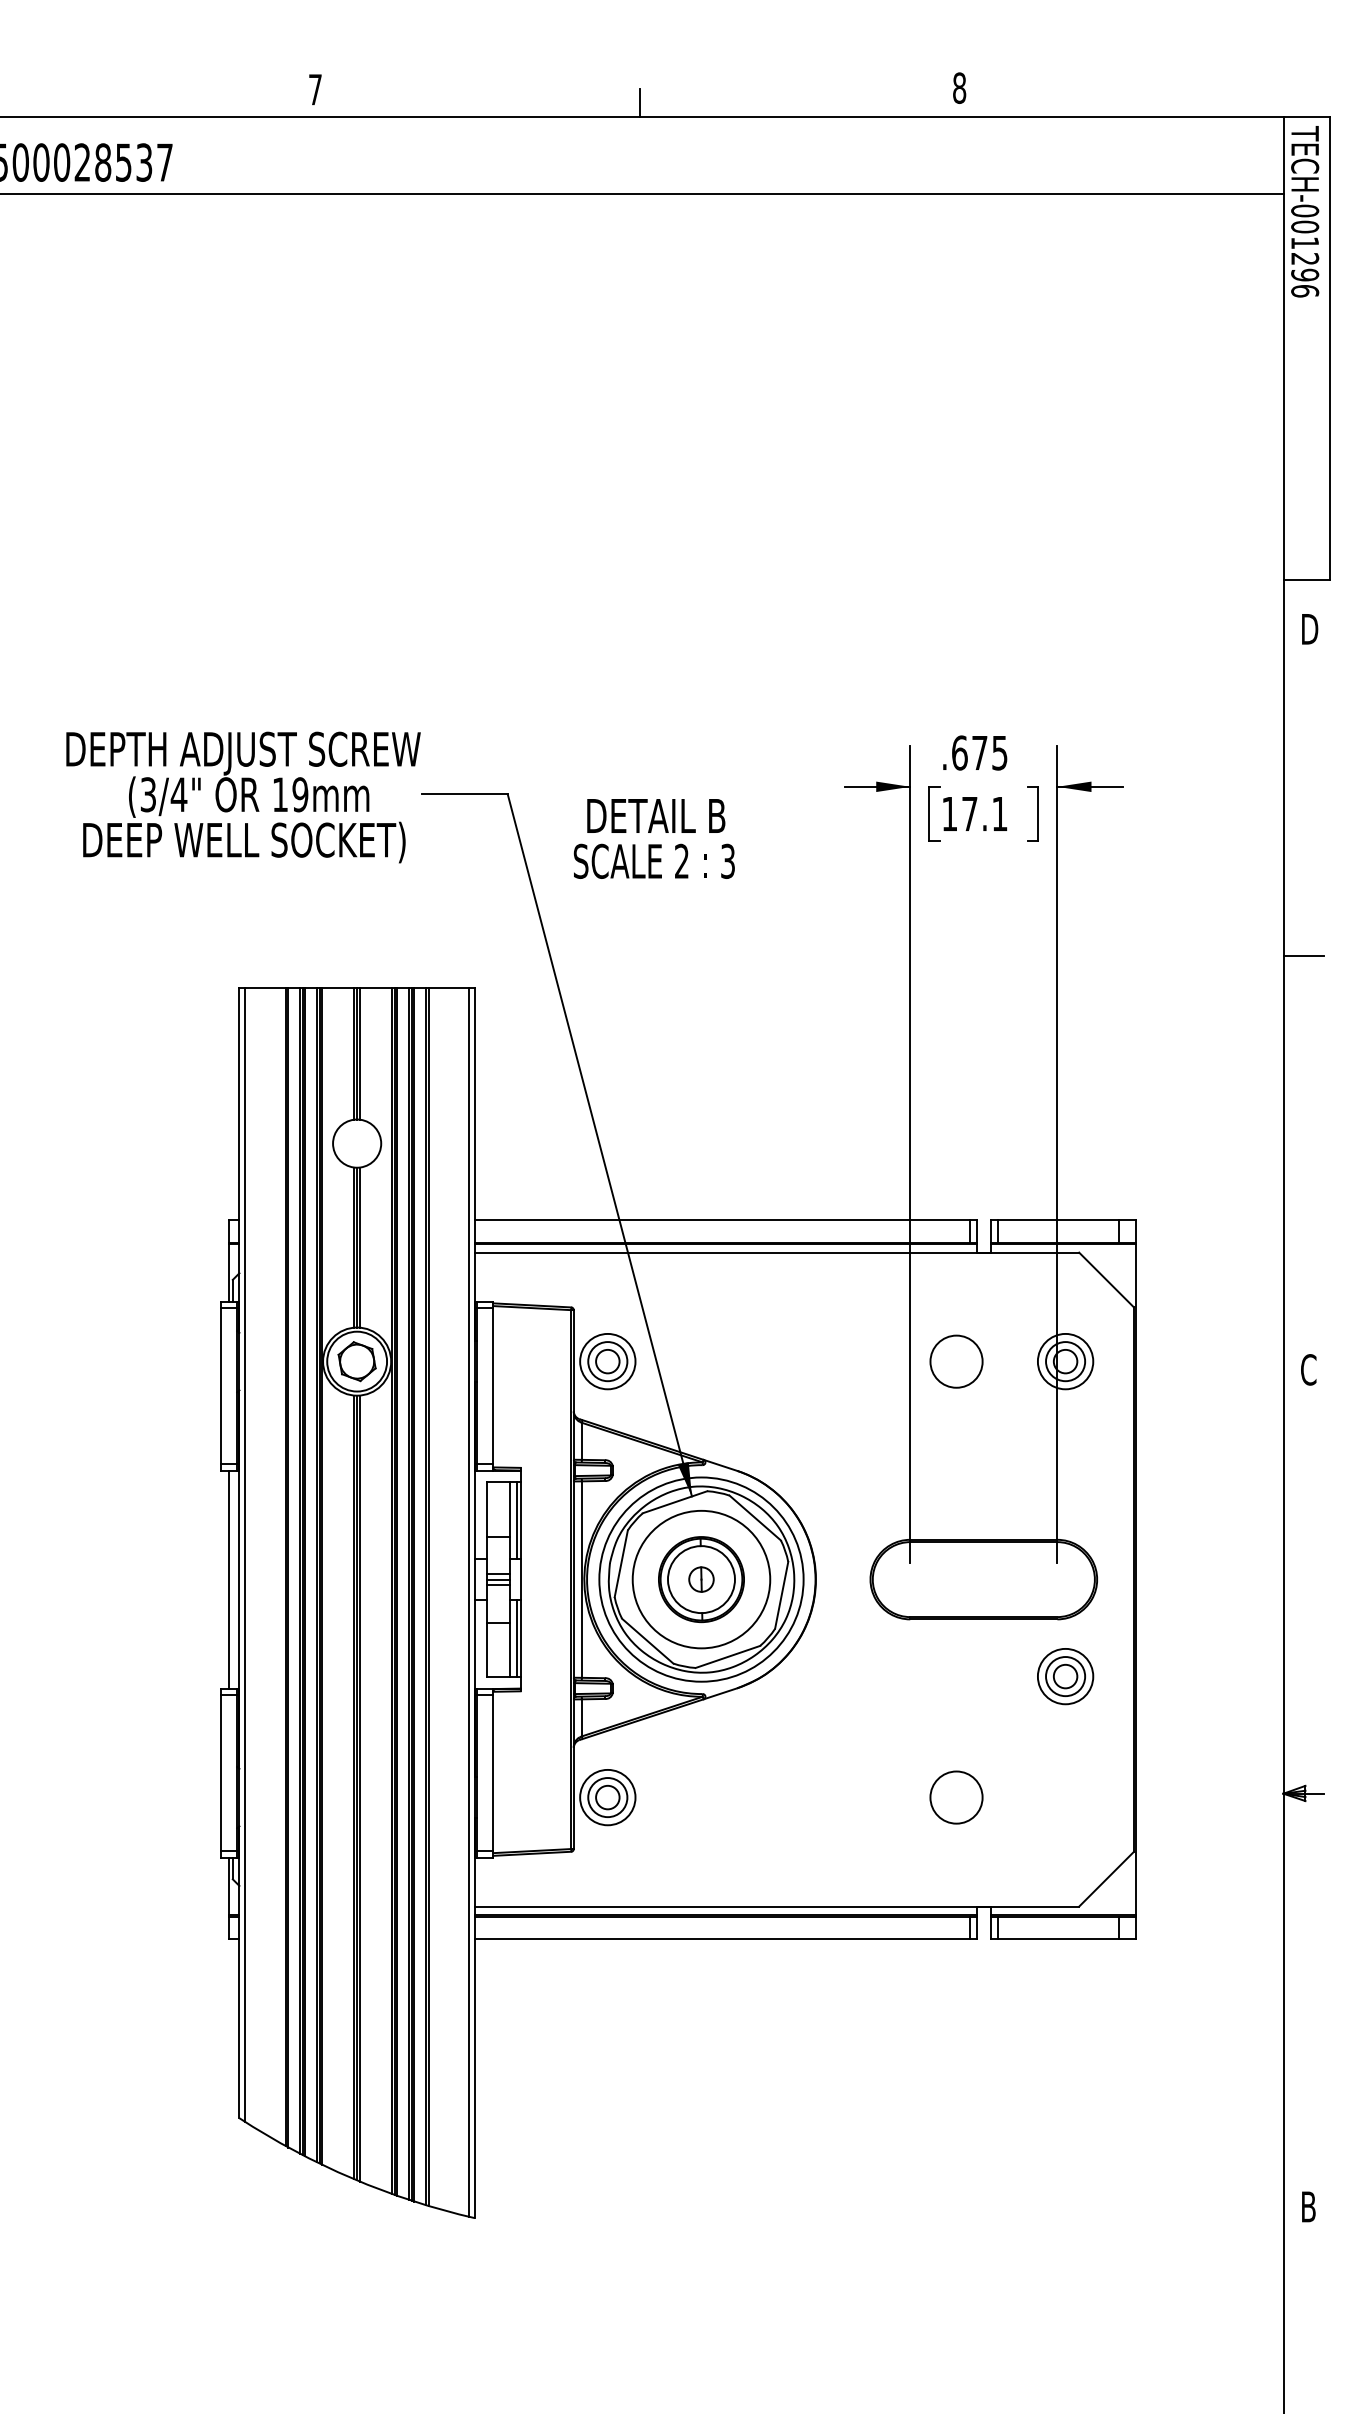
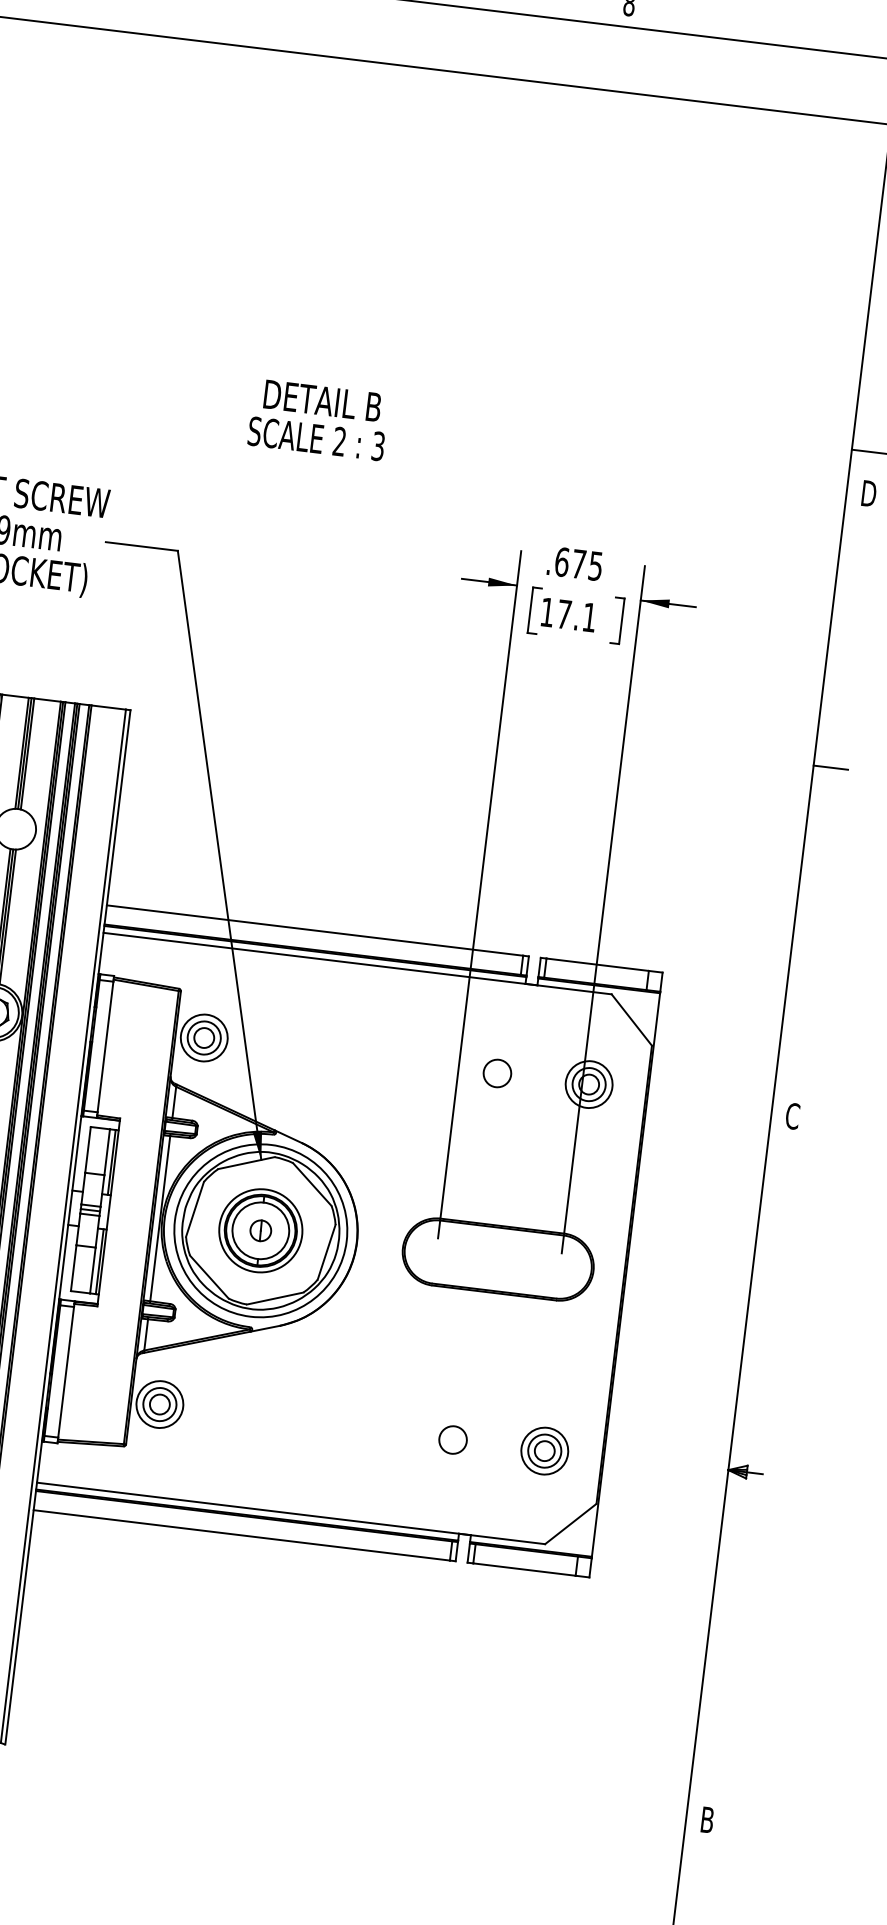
text: (653, 838) -> (318, 419), moved
circle: (956, 1361) -> (497, 1073), size x0.62
circle: (701, 1579) -> (260, 1230), size x0.71
part: (1065, 1676) -> (544, 1451), moved
circle: (956, 1797) -> (453, 1439), size x0.62

